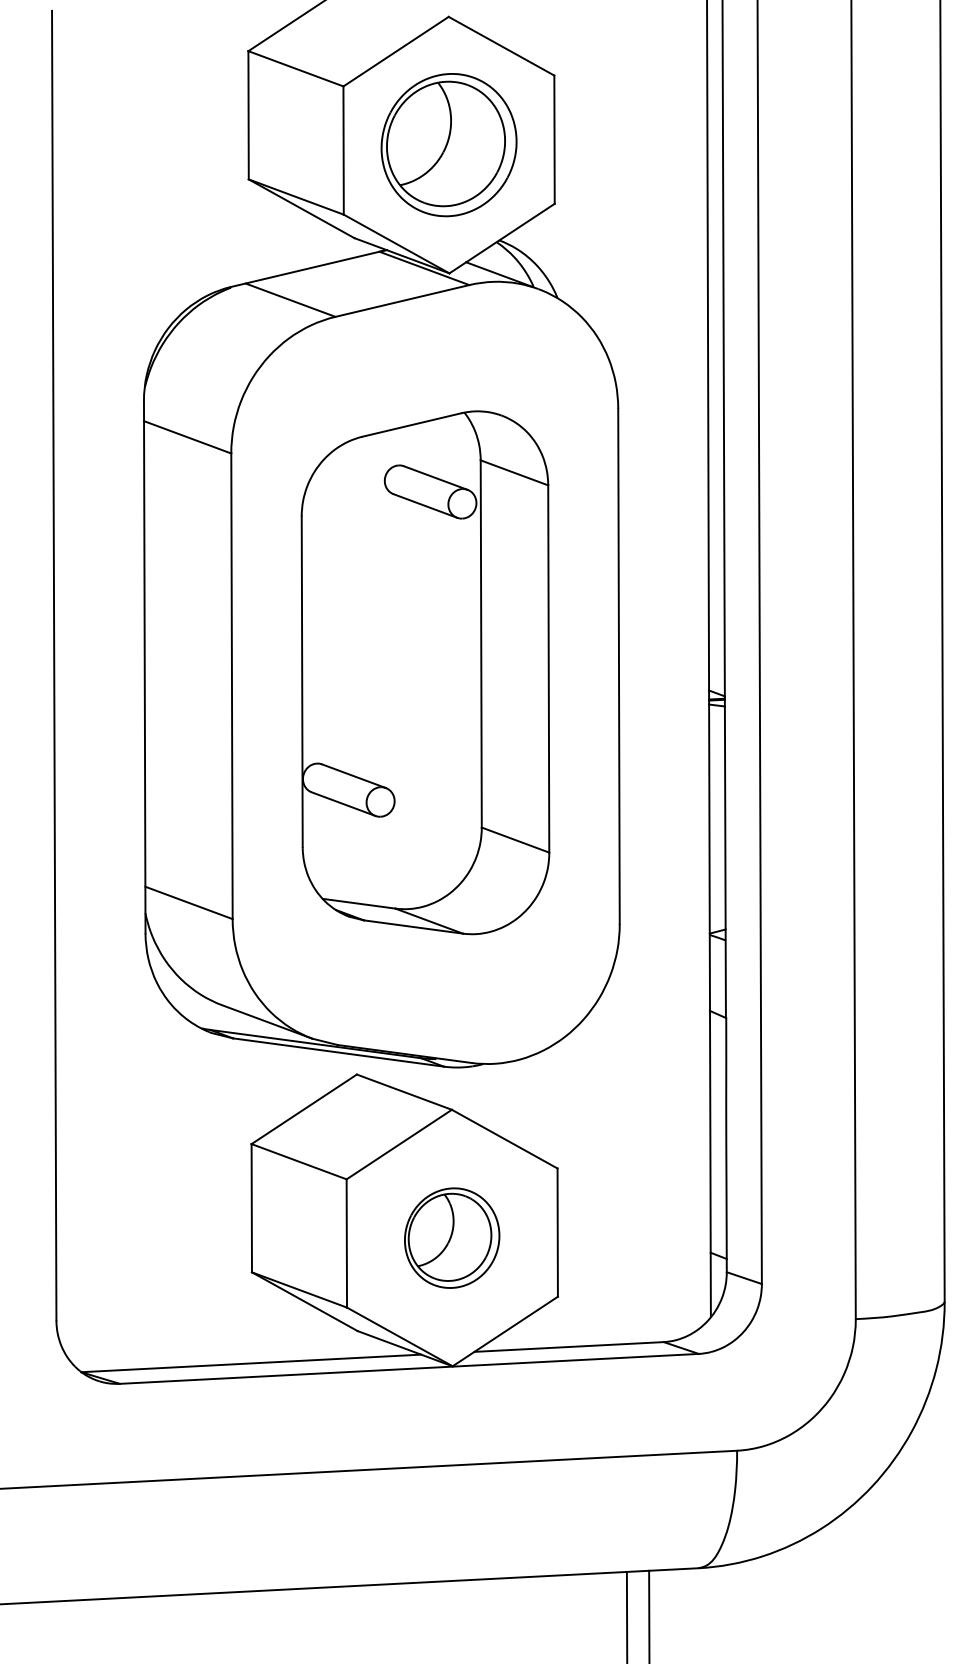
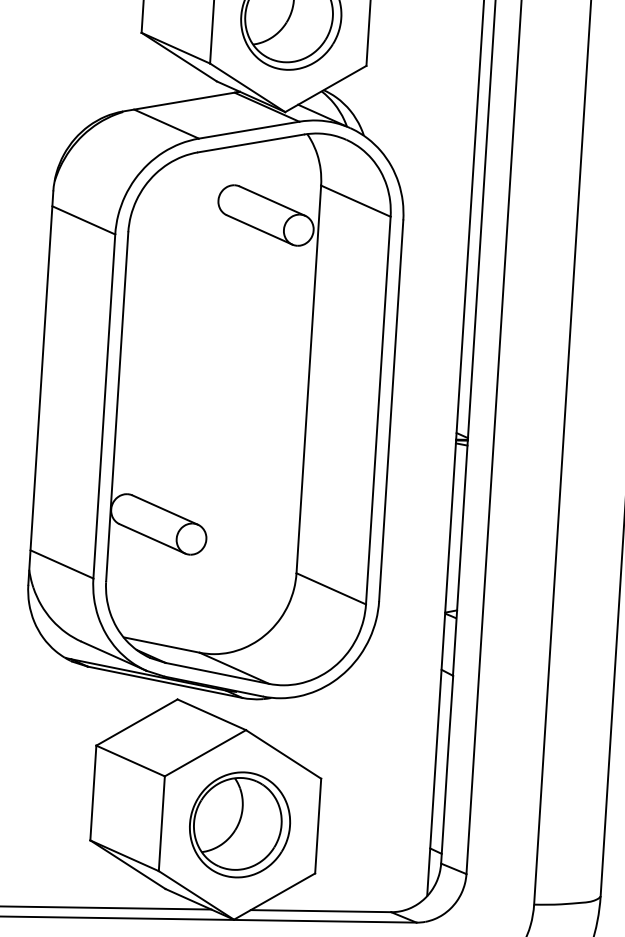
part: (425, 672) -> (247, 405), size x1.43
part: (451, 1238) -> (239, 825), size x1.43

